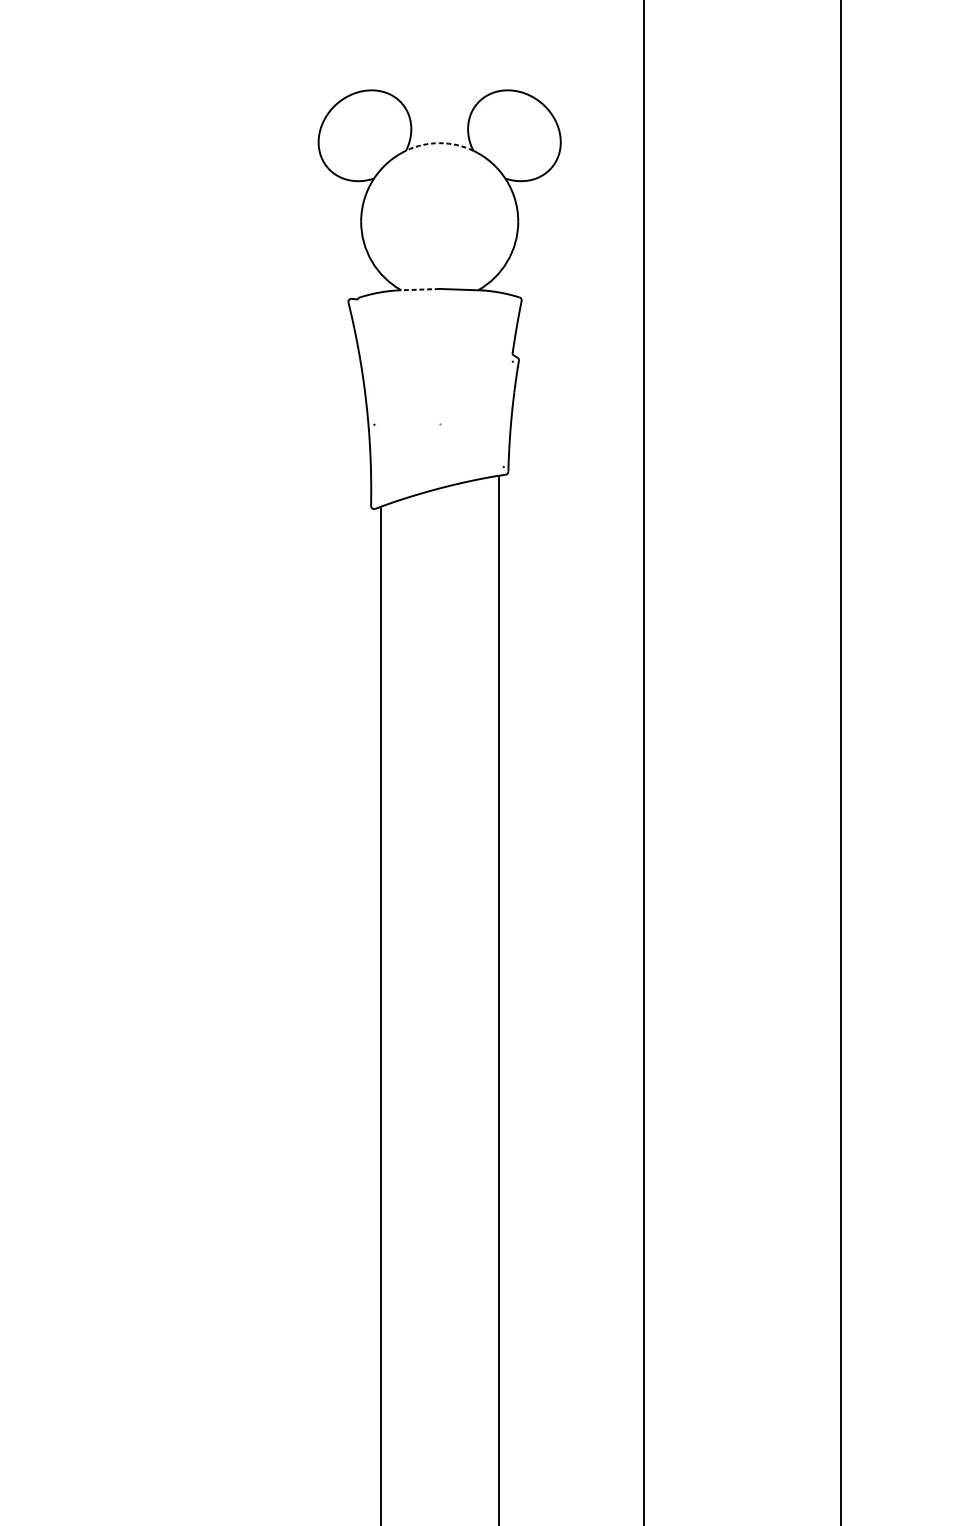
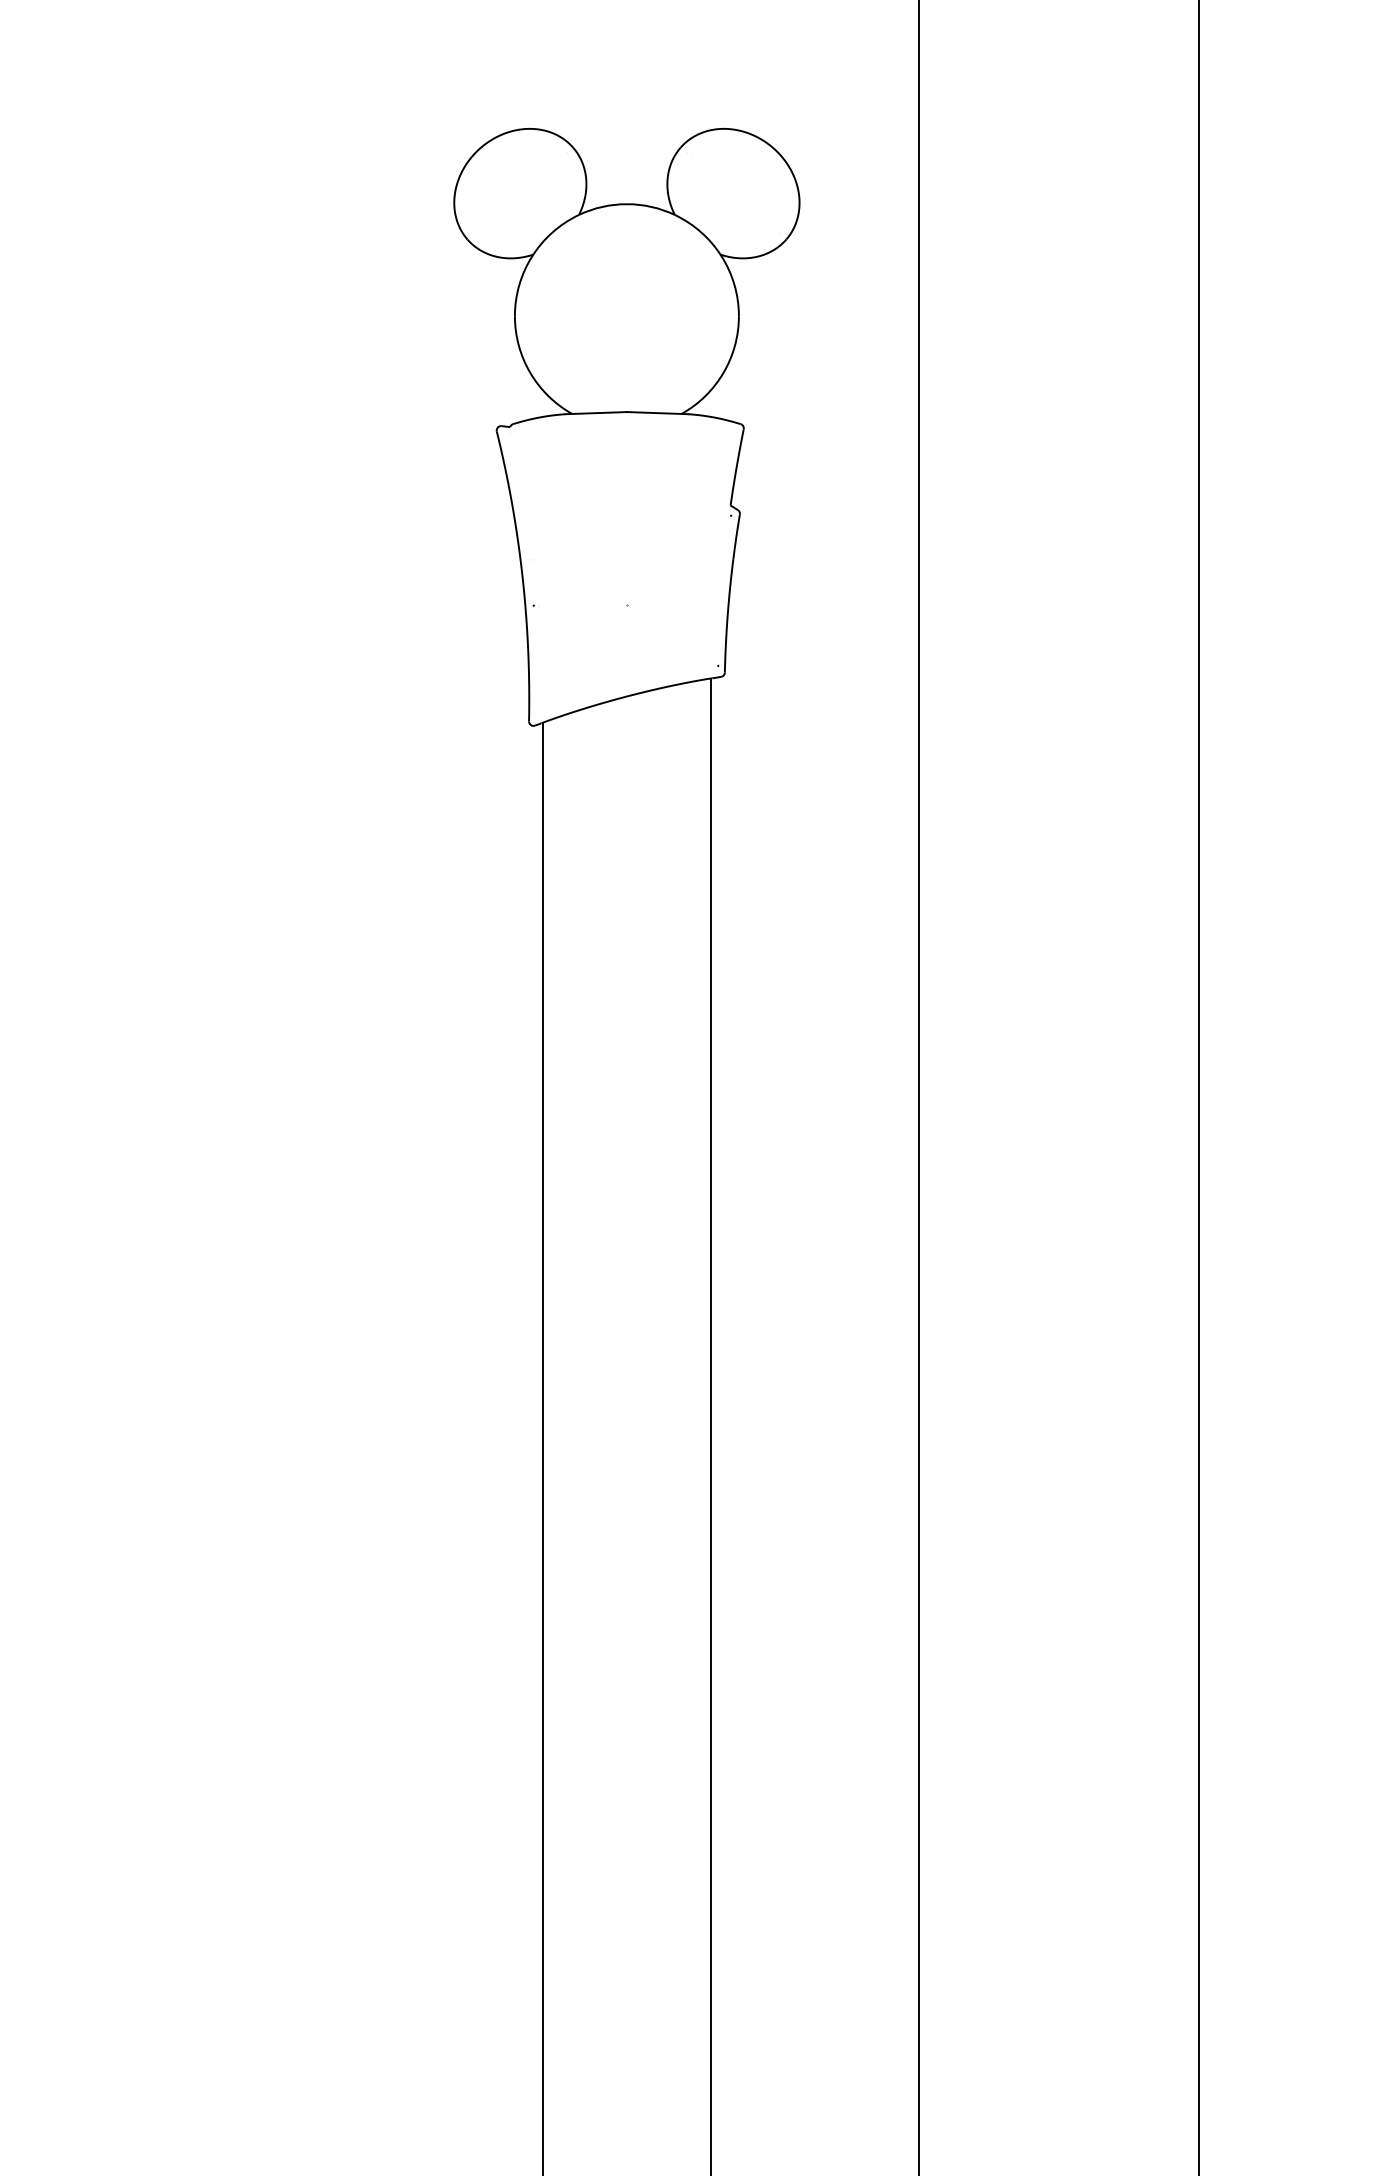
arc: (439, 143) -> (626, 204), dashed -> solid
line: (418, 289) -> (596, 413), dashed -> solid

